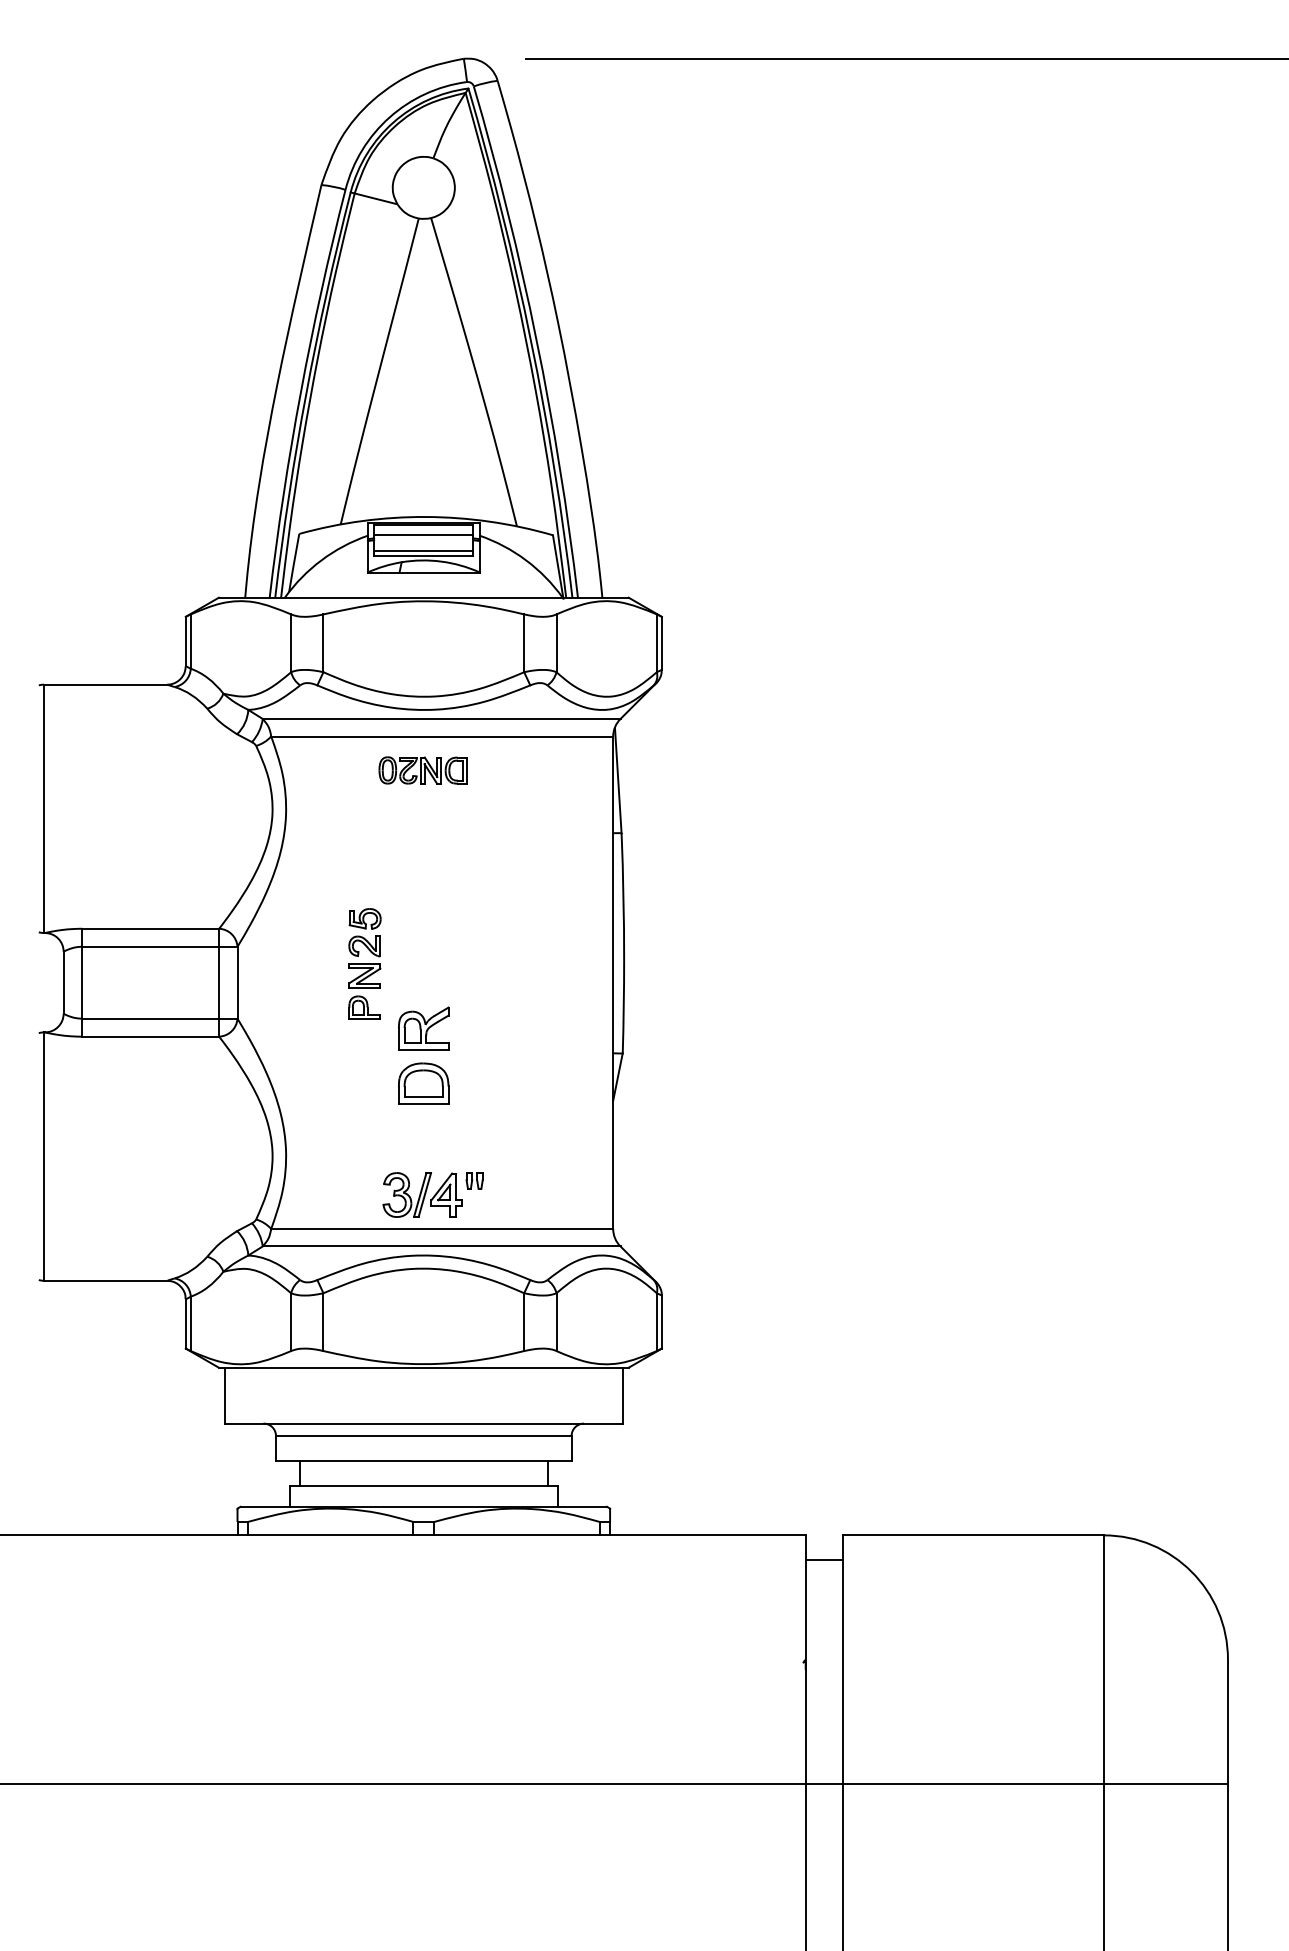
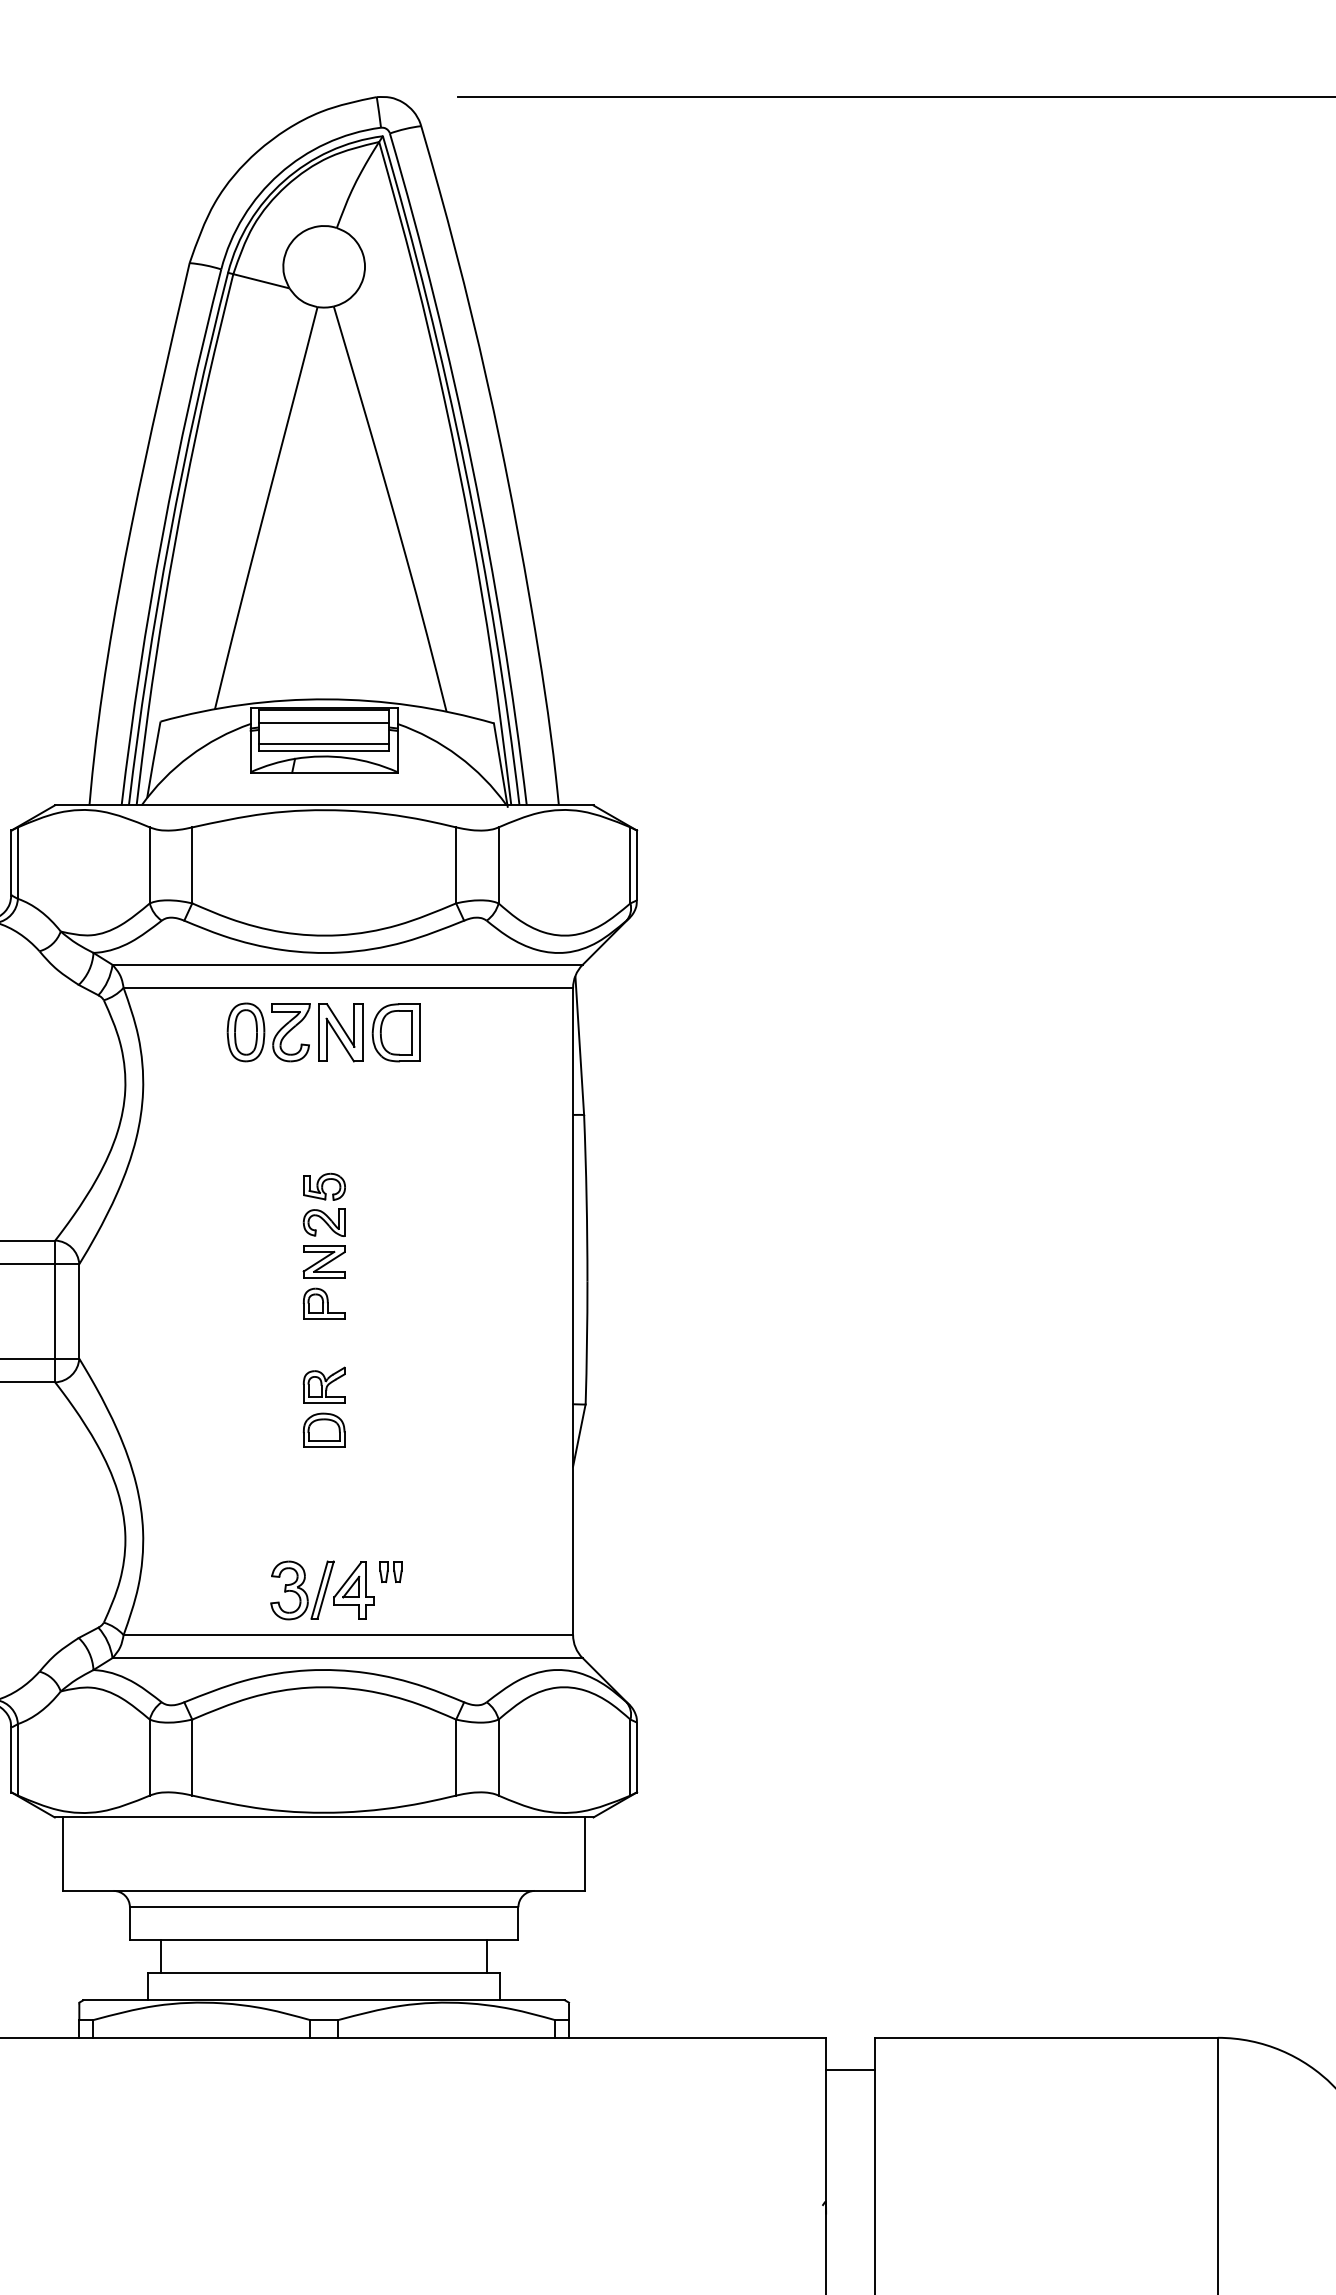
part: (422, 770) -> (322, 1032), size x1.67
part: (364, 963) -> (323, 1245), moved
part: (423, 1055) -> (323, 1407), size x0.62

